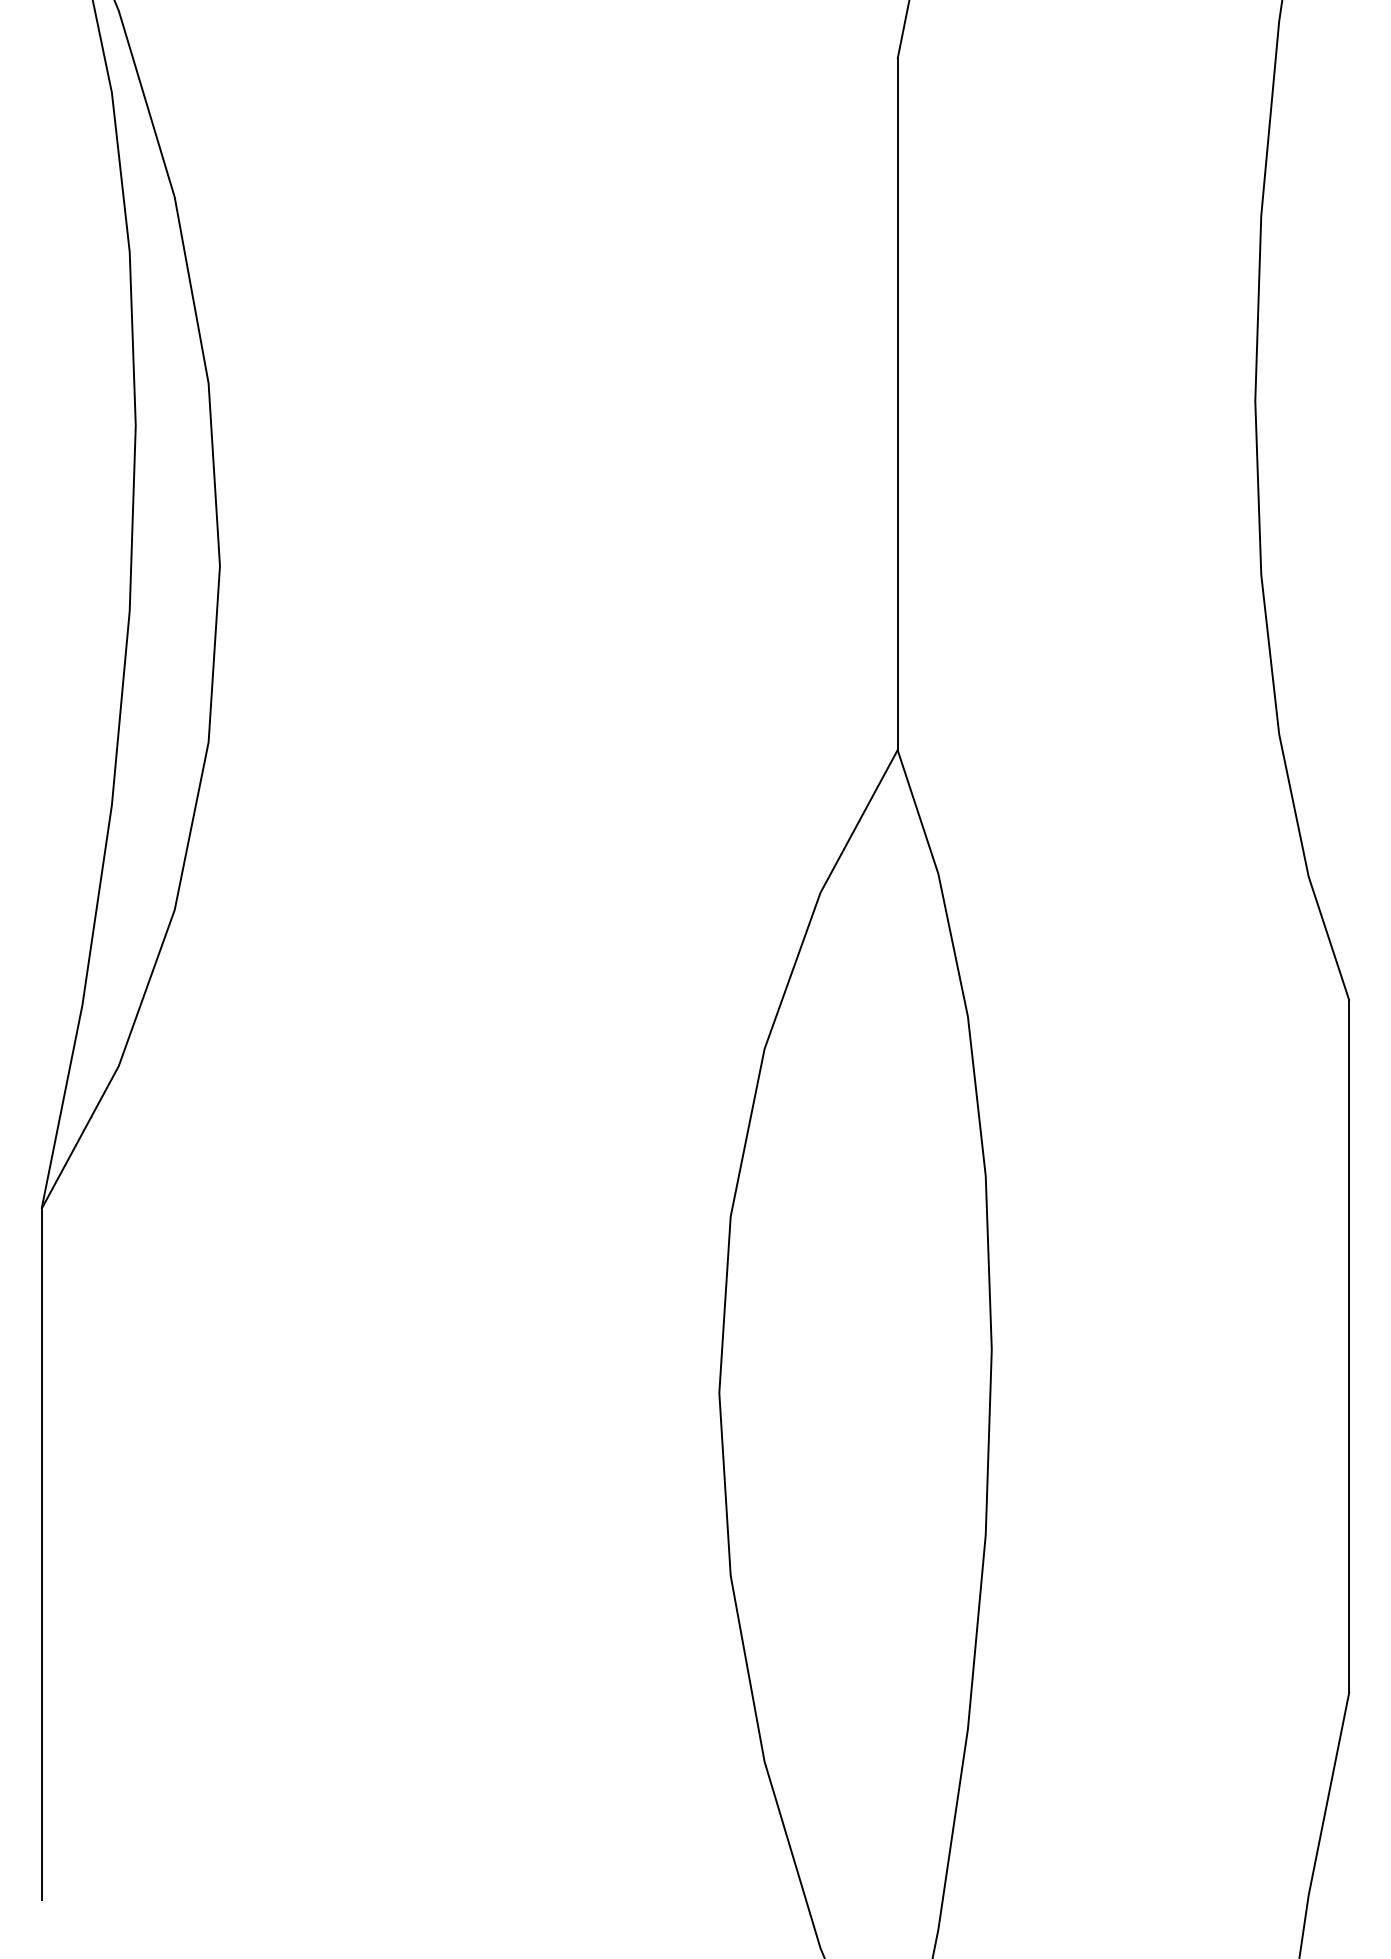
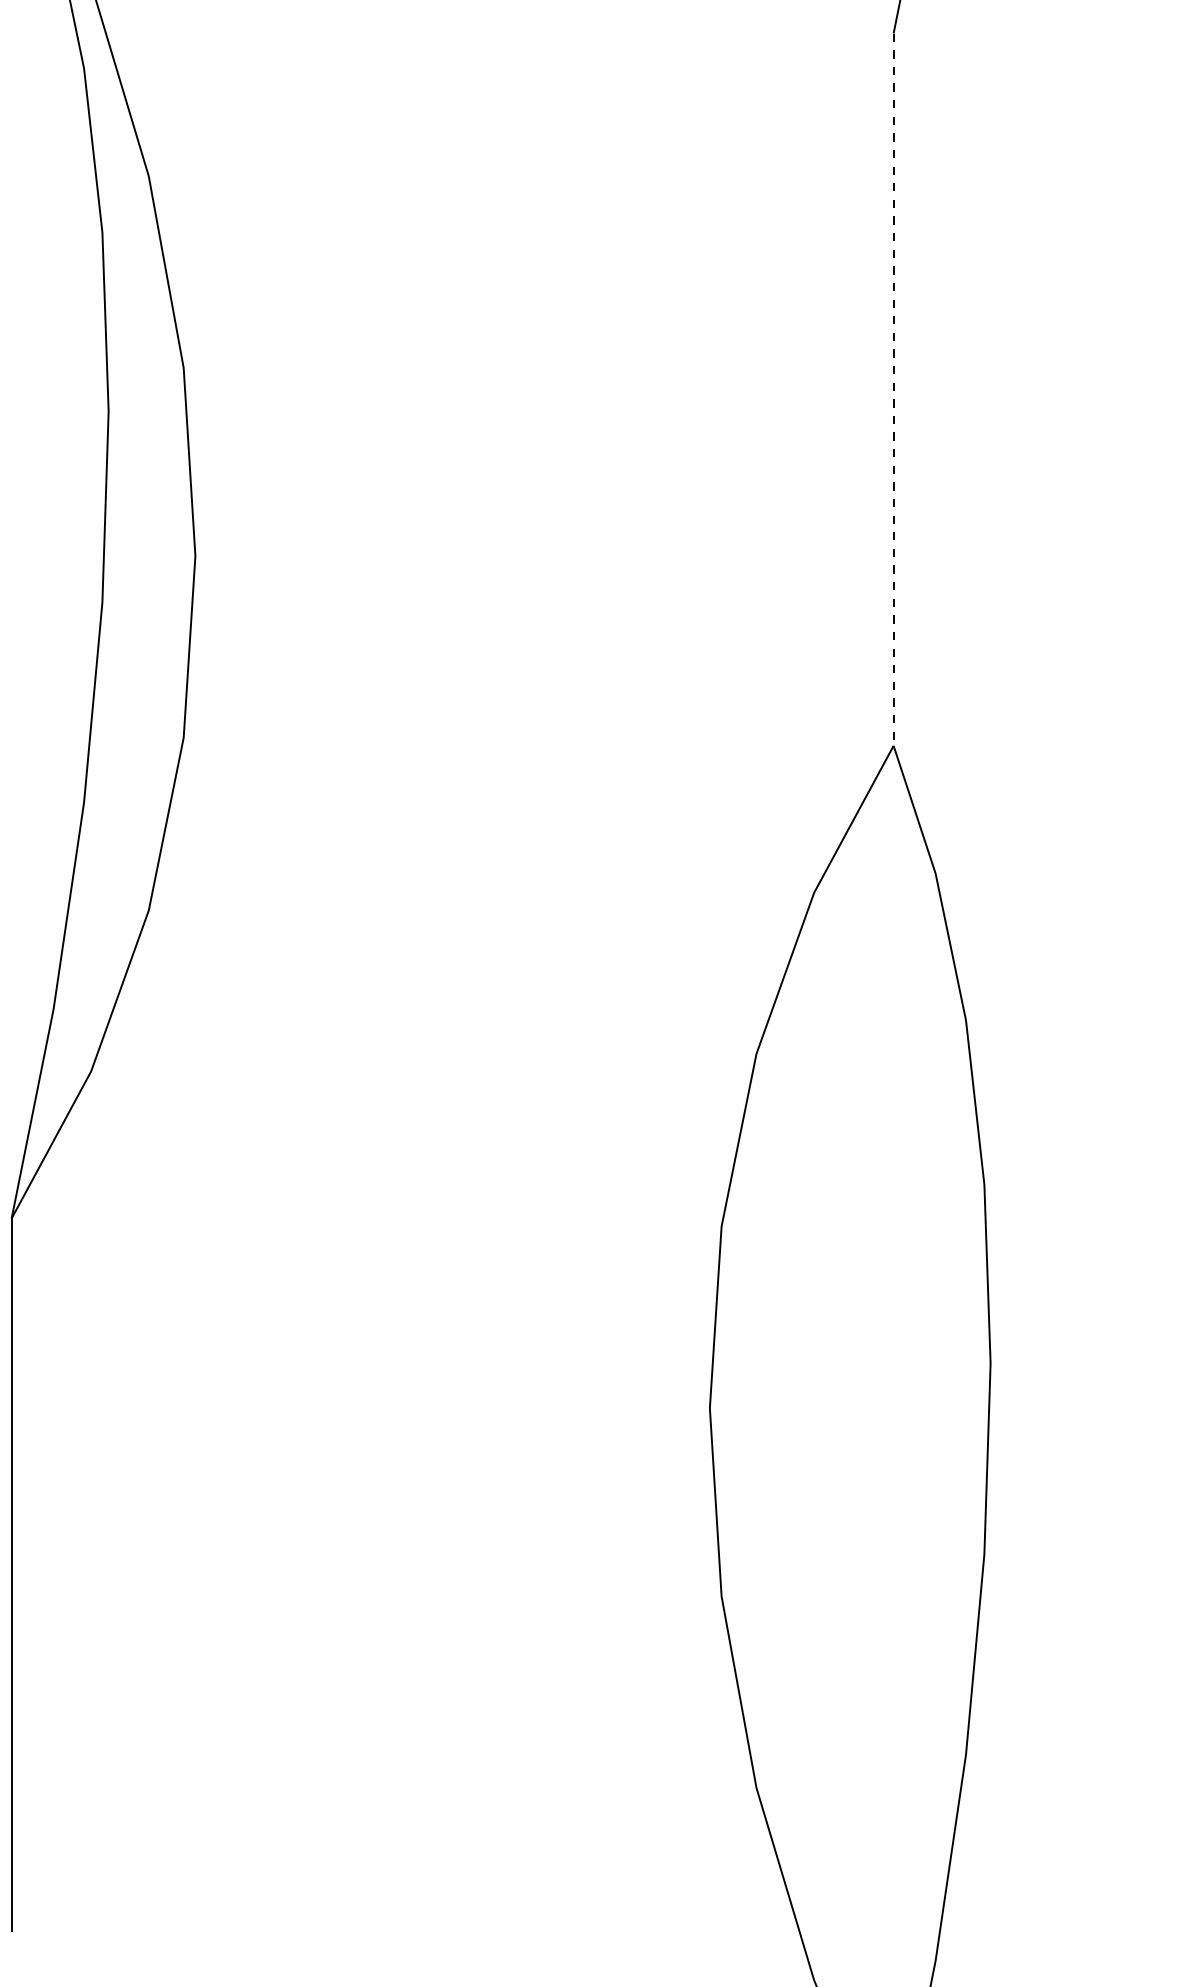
line: (897, 404) -> (893, 389), solid -> dashed

